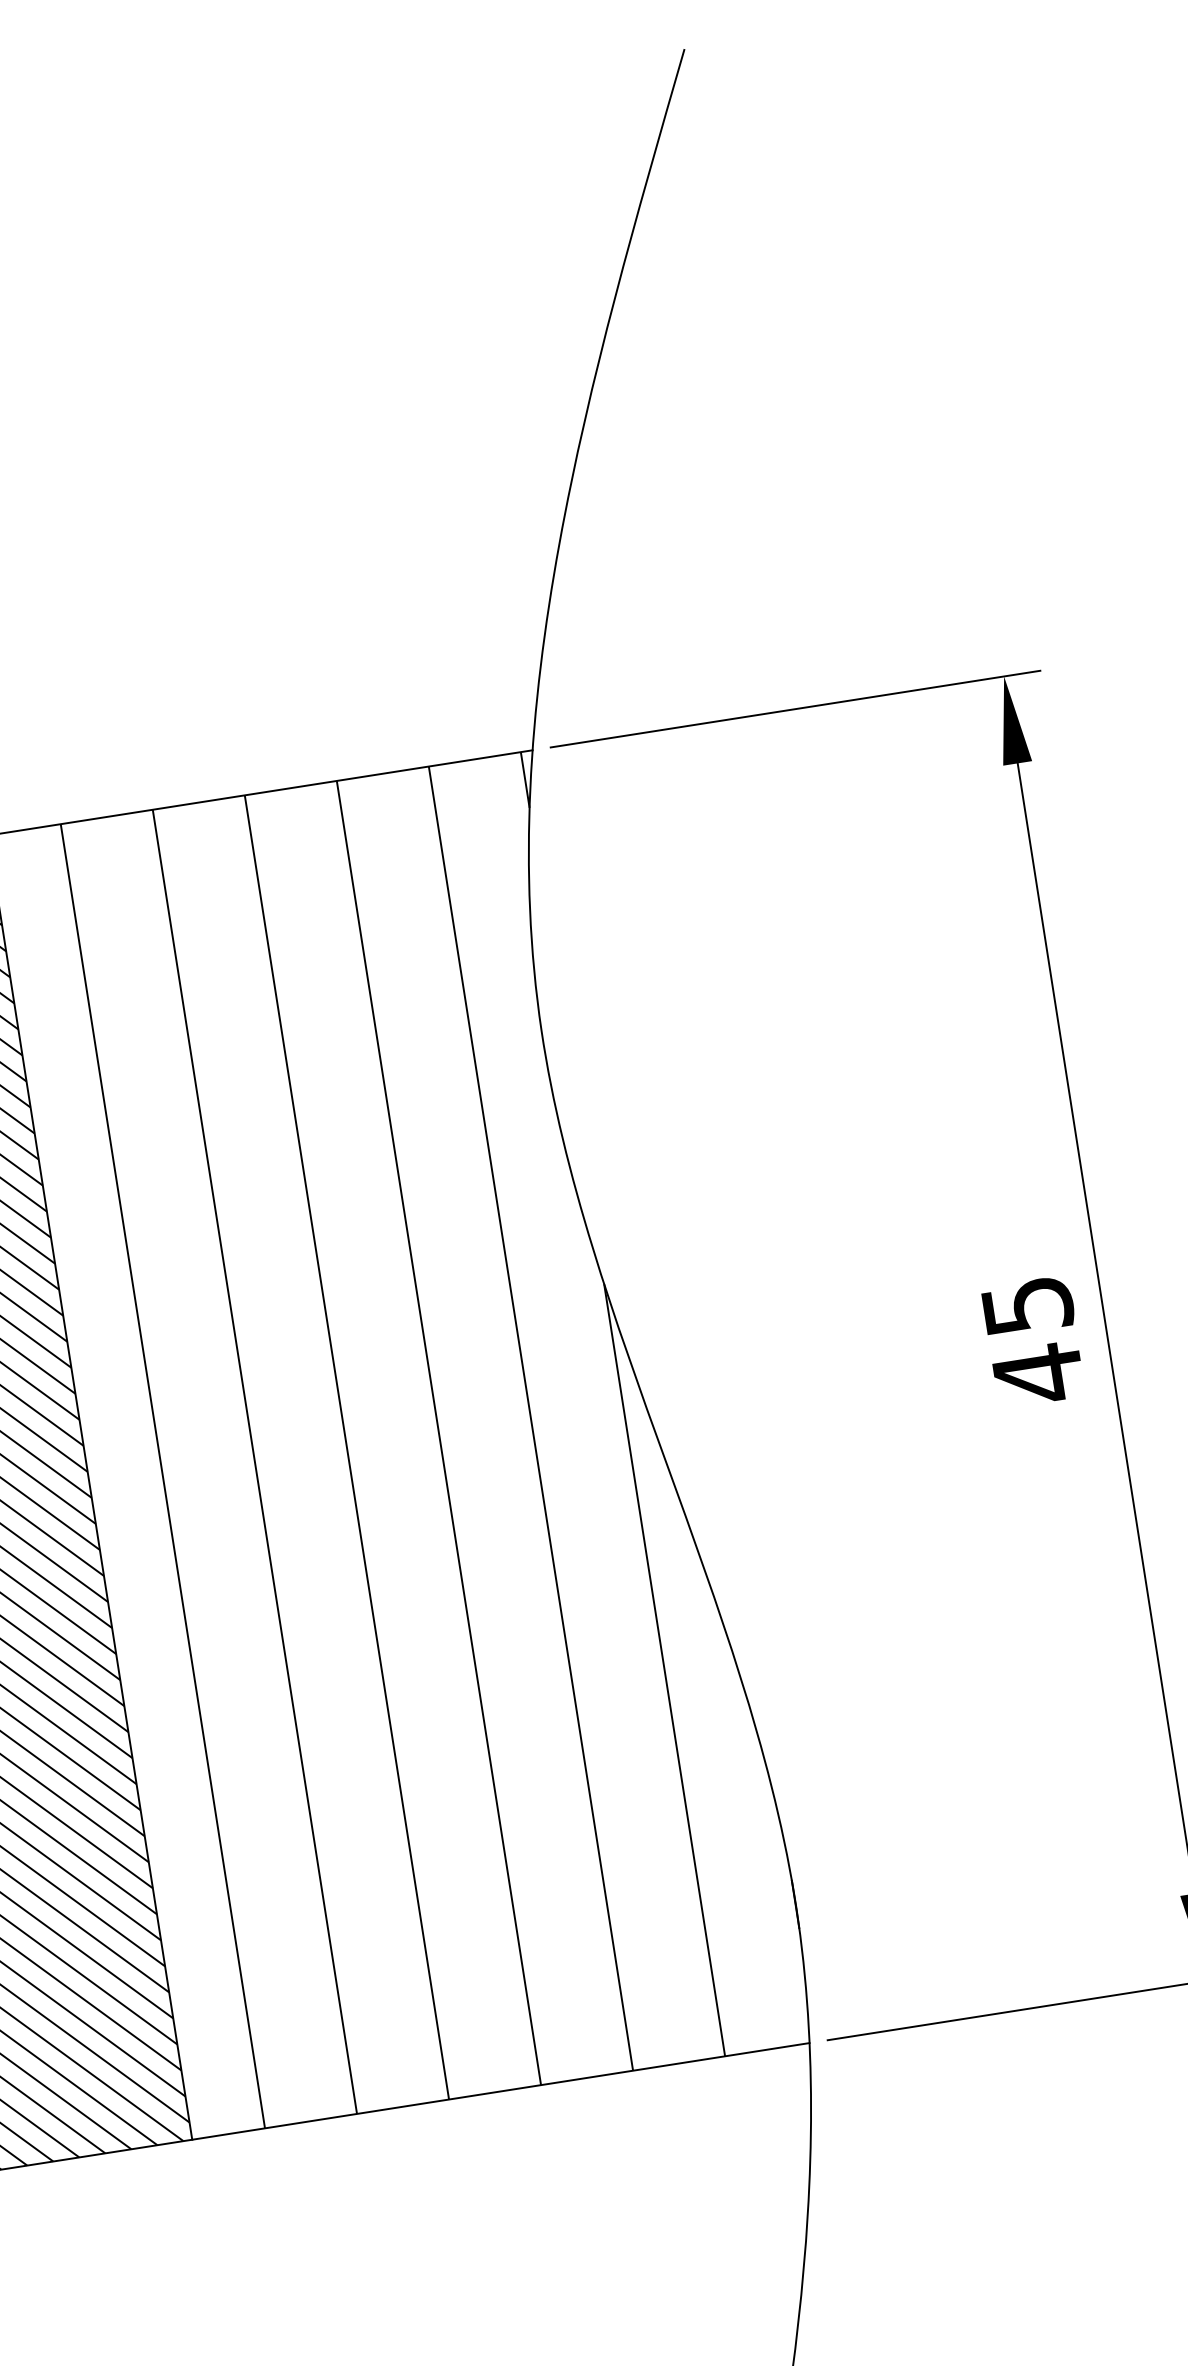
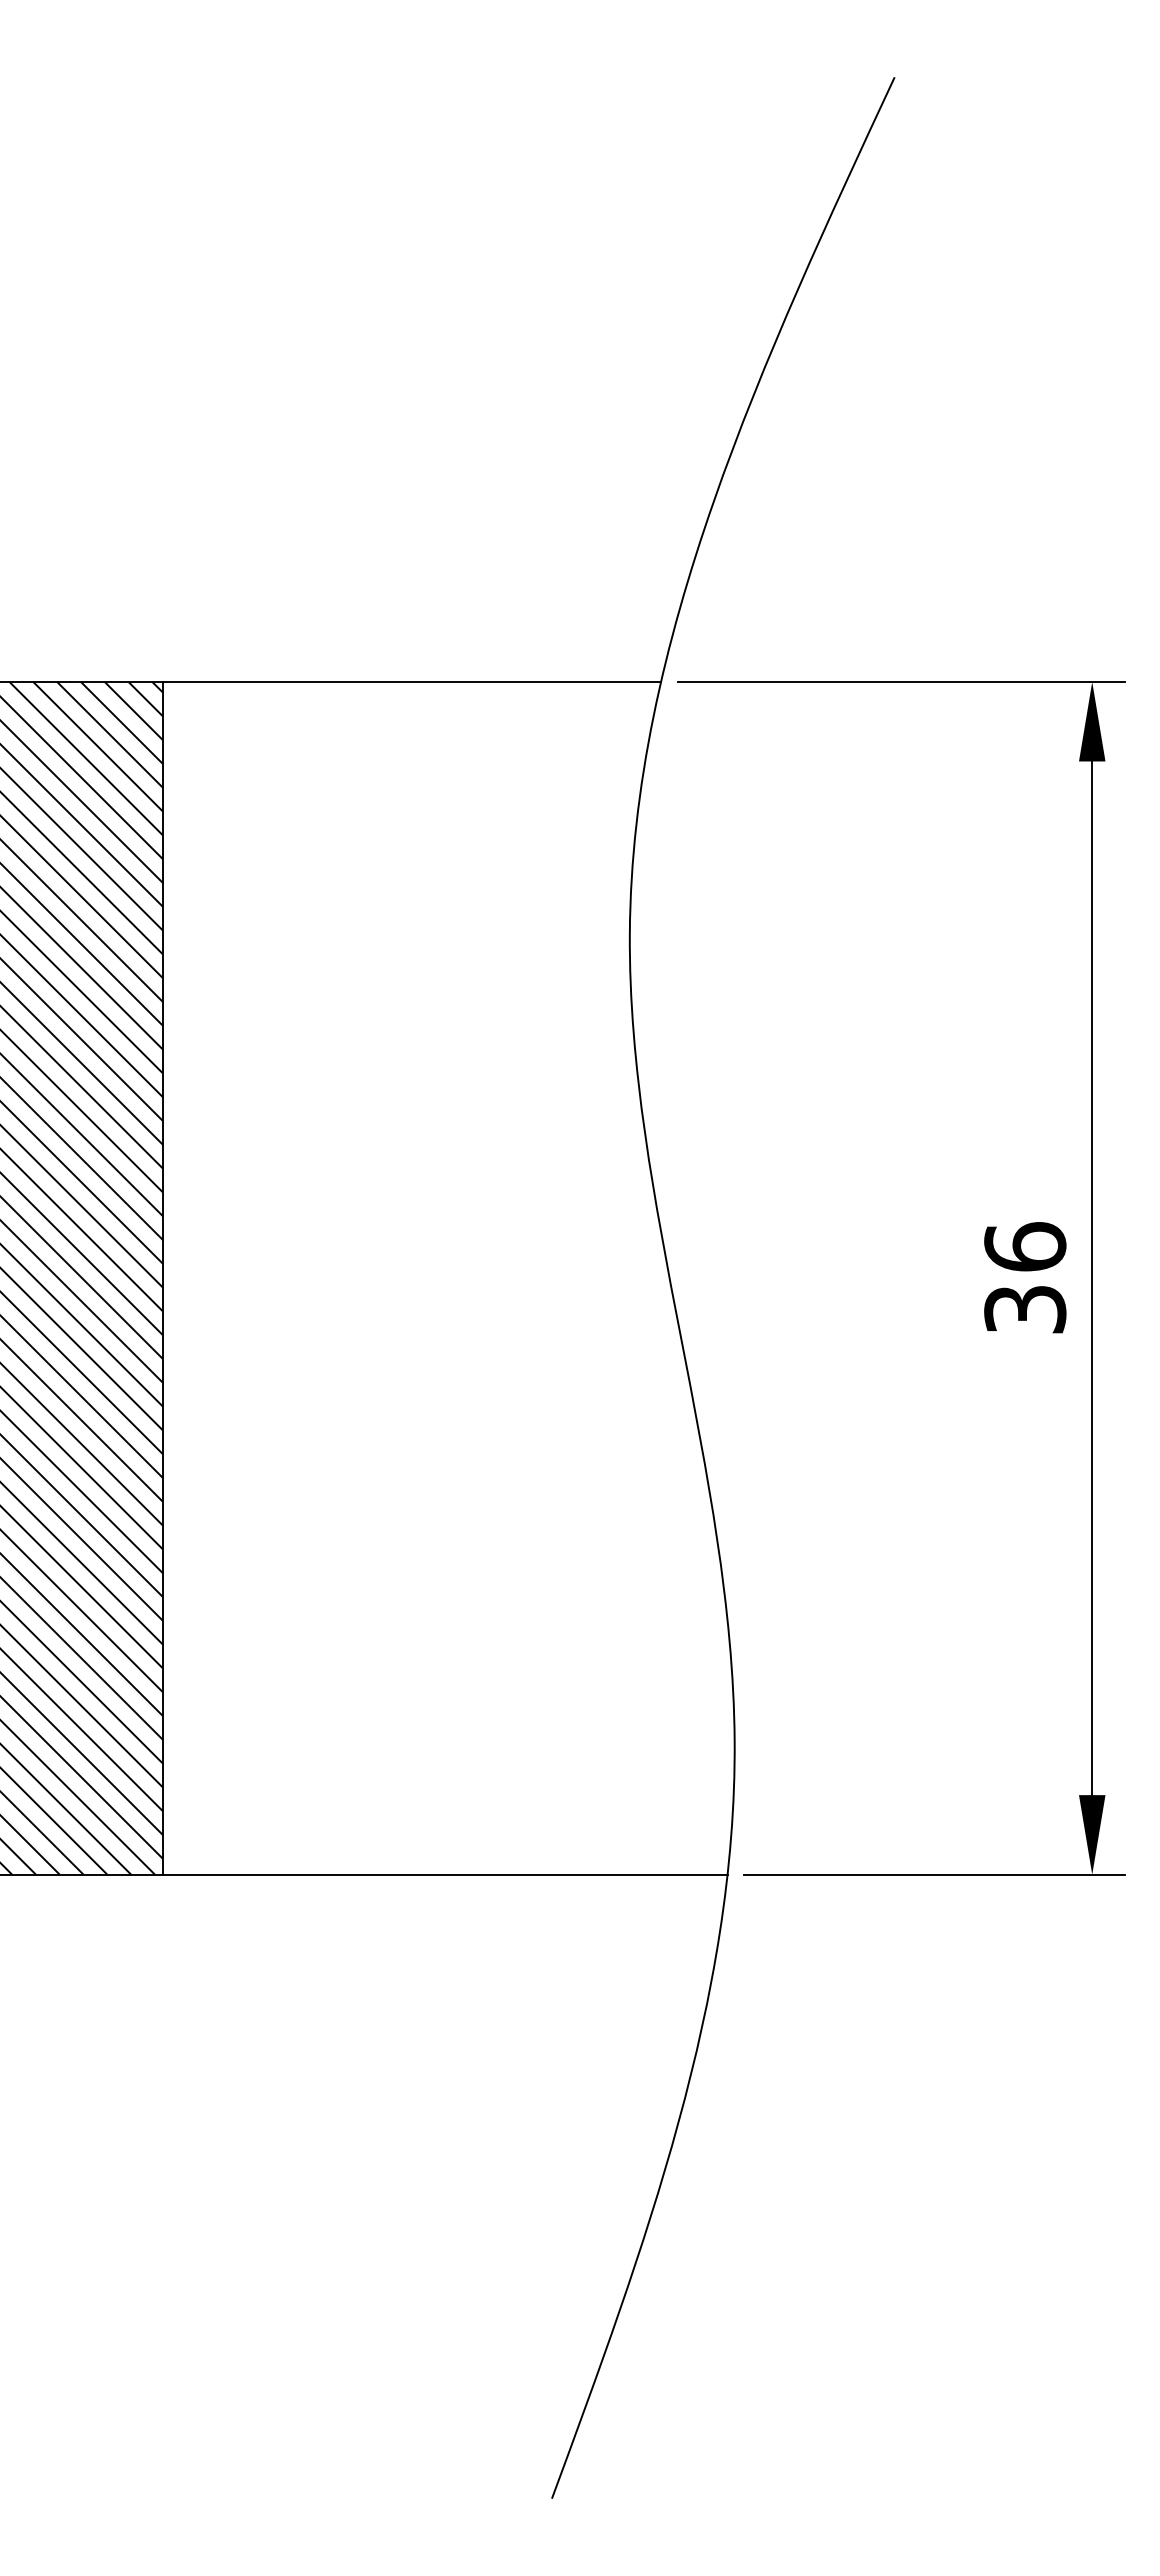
text: (1033, 1340) -> (1025, 1278), 45 -> 36
hatch: (438, 1432) -> (481, 1277), removed

